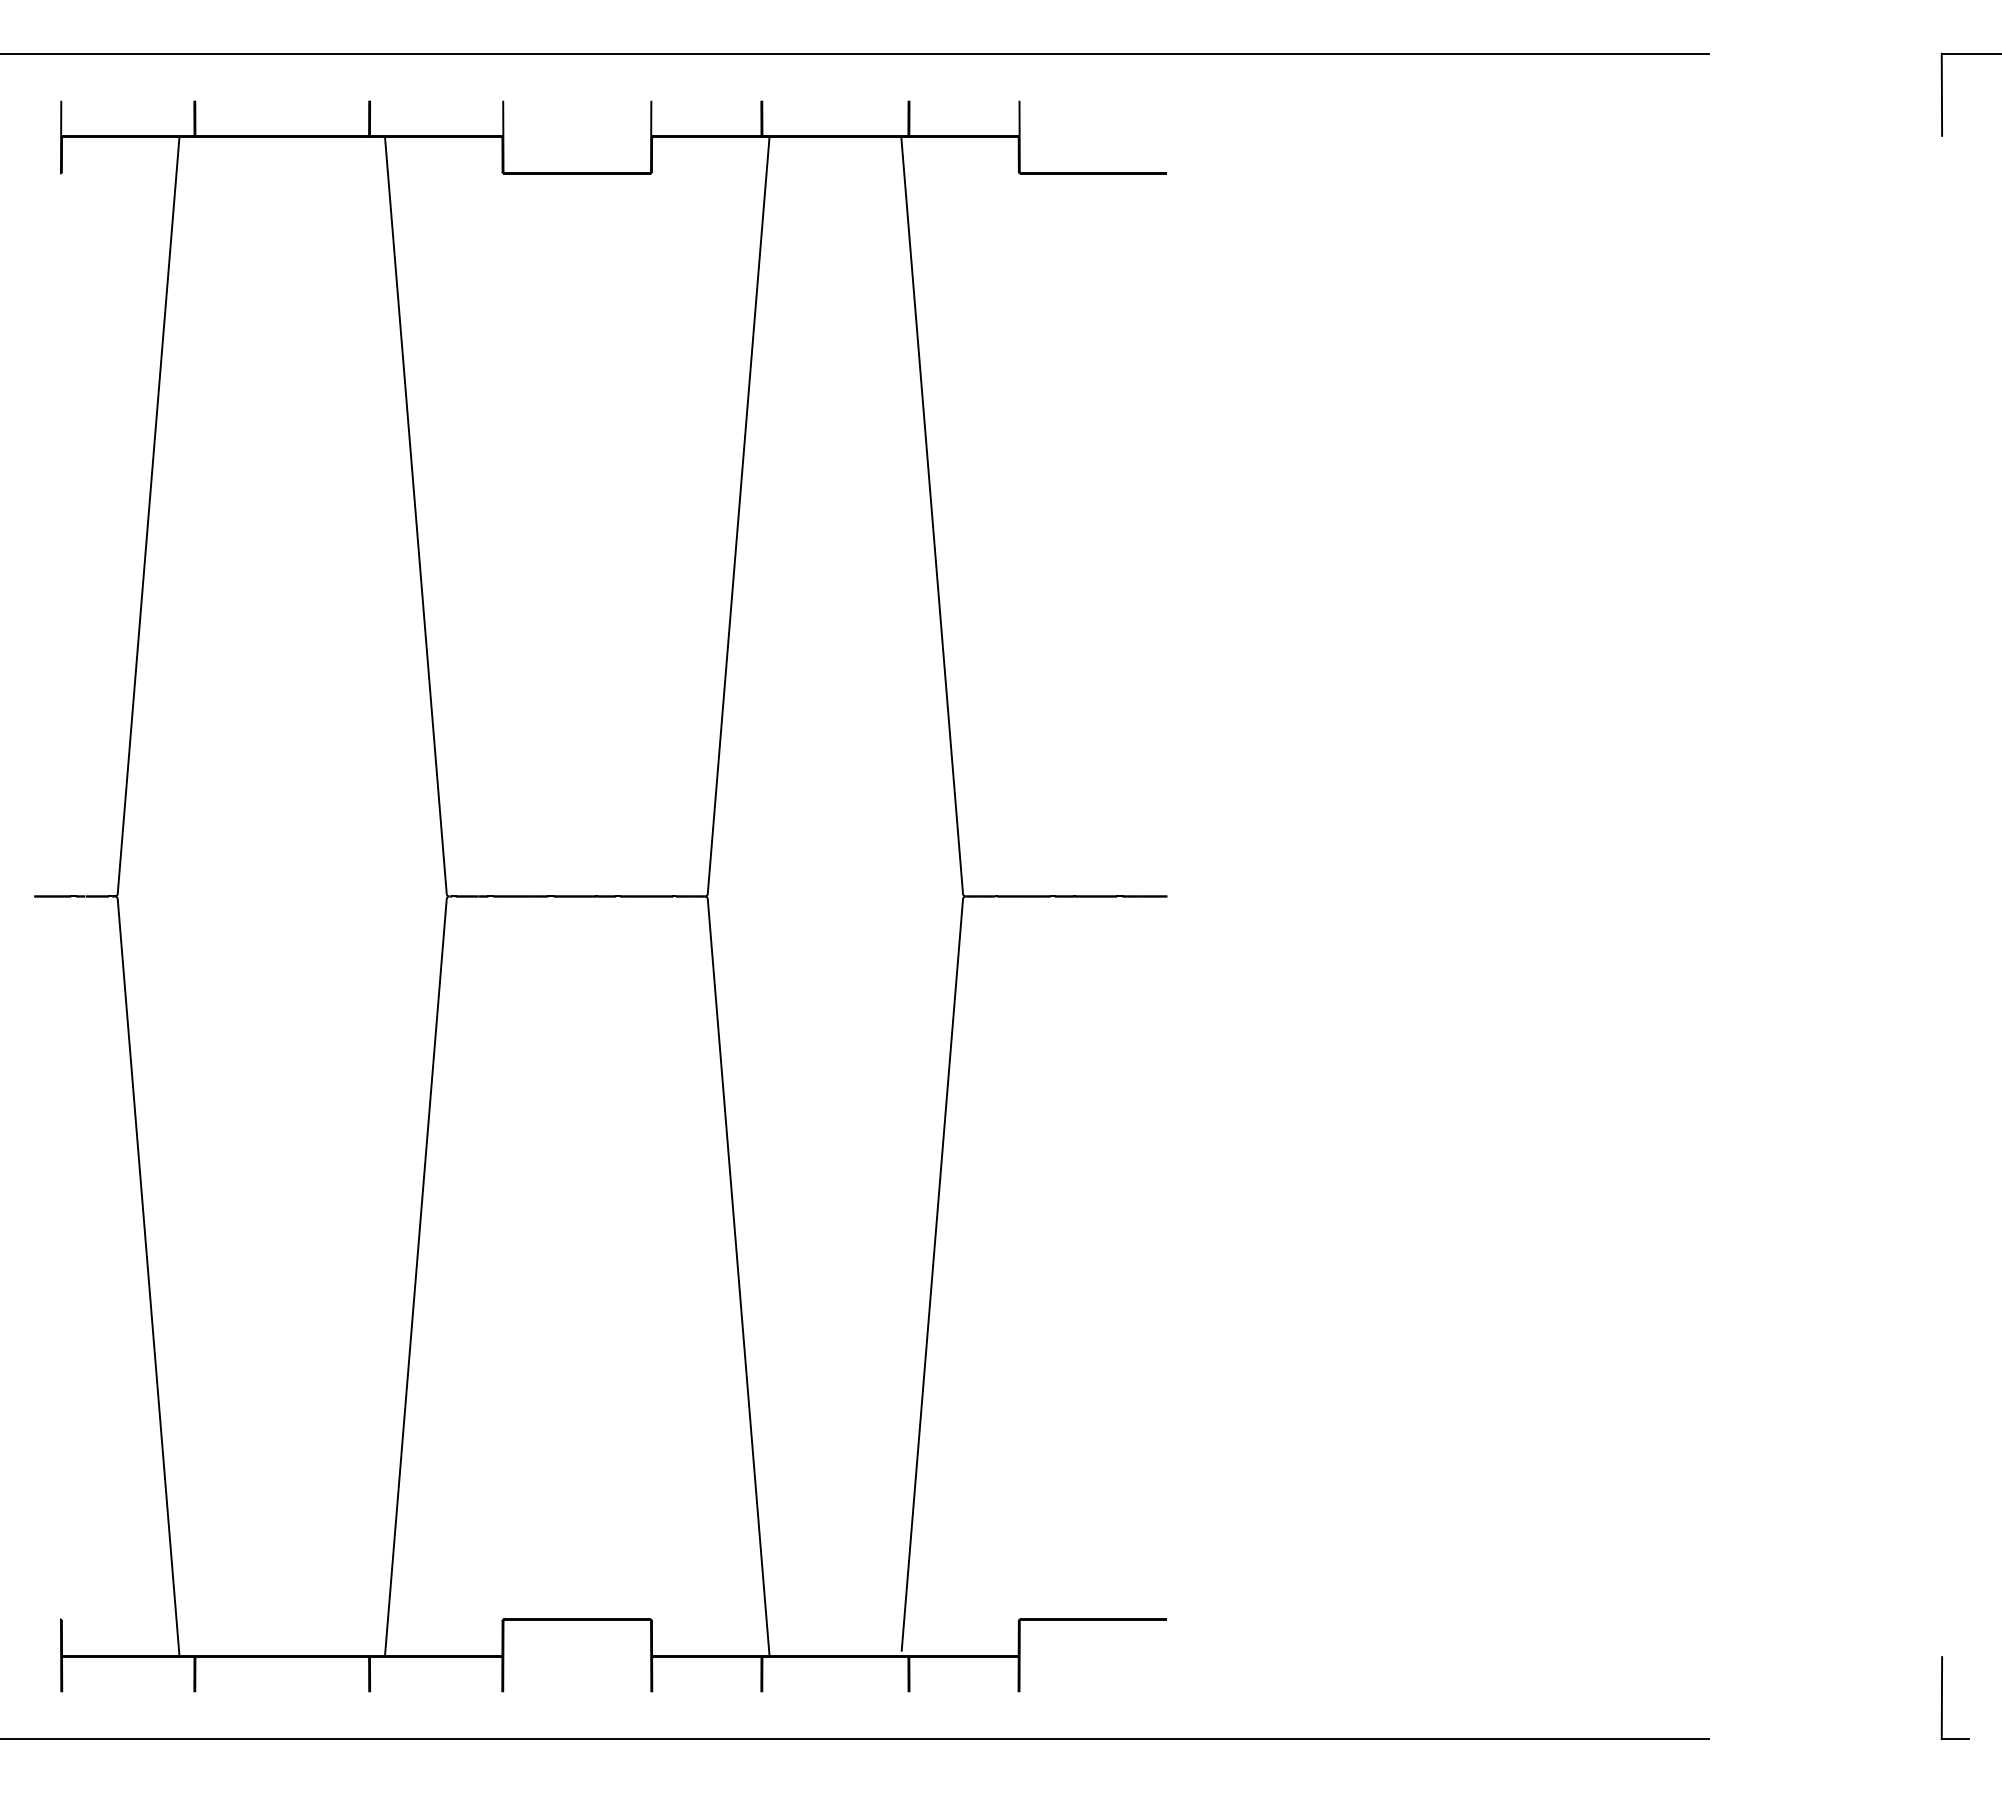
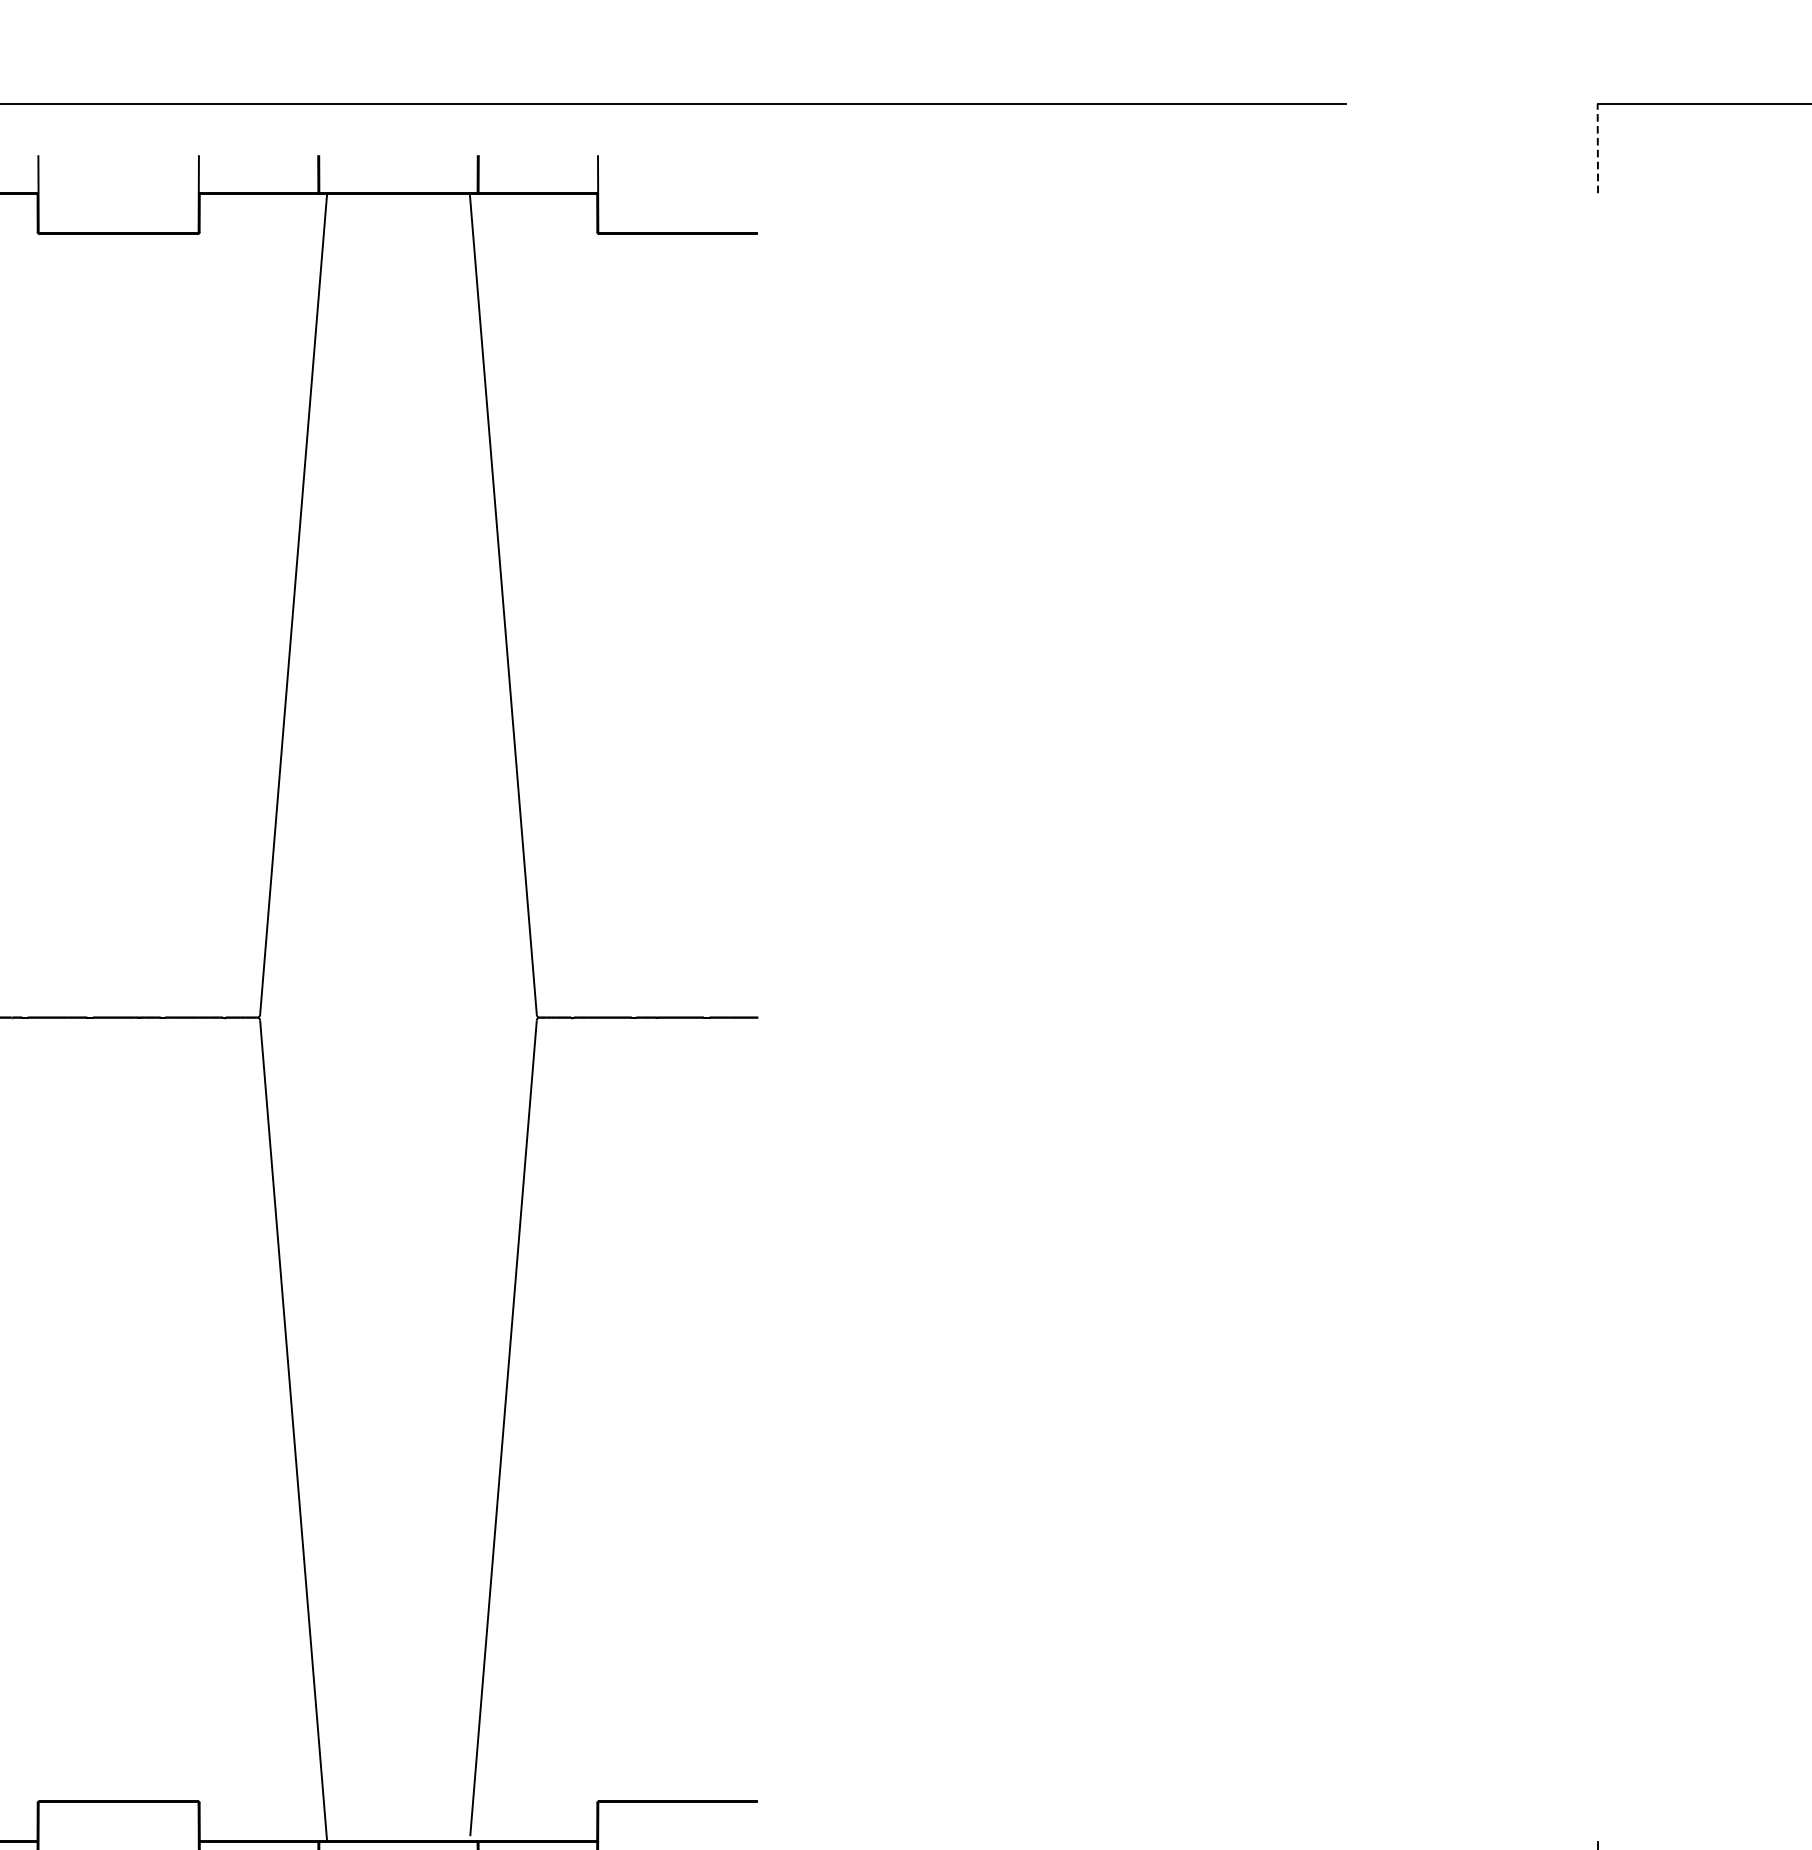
line: (1941, 94) -> (1597, 148), solid -> dashed

